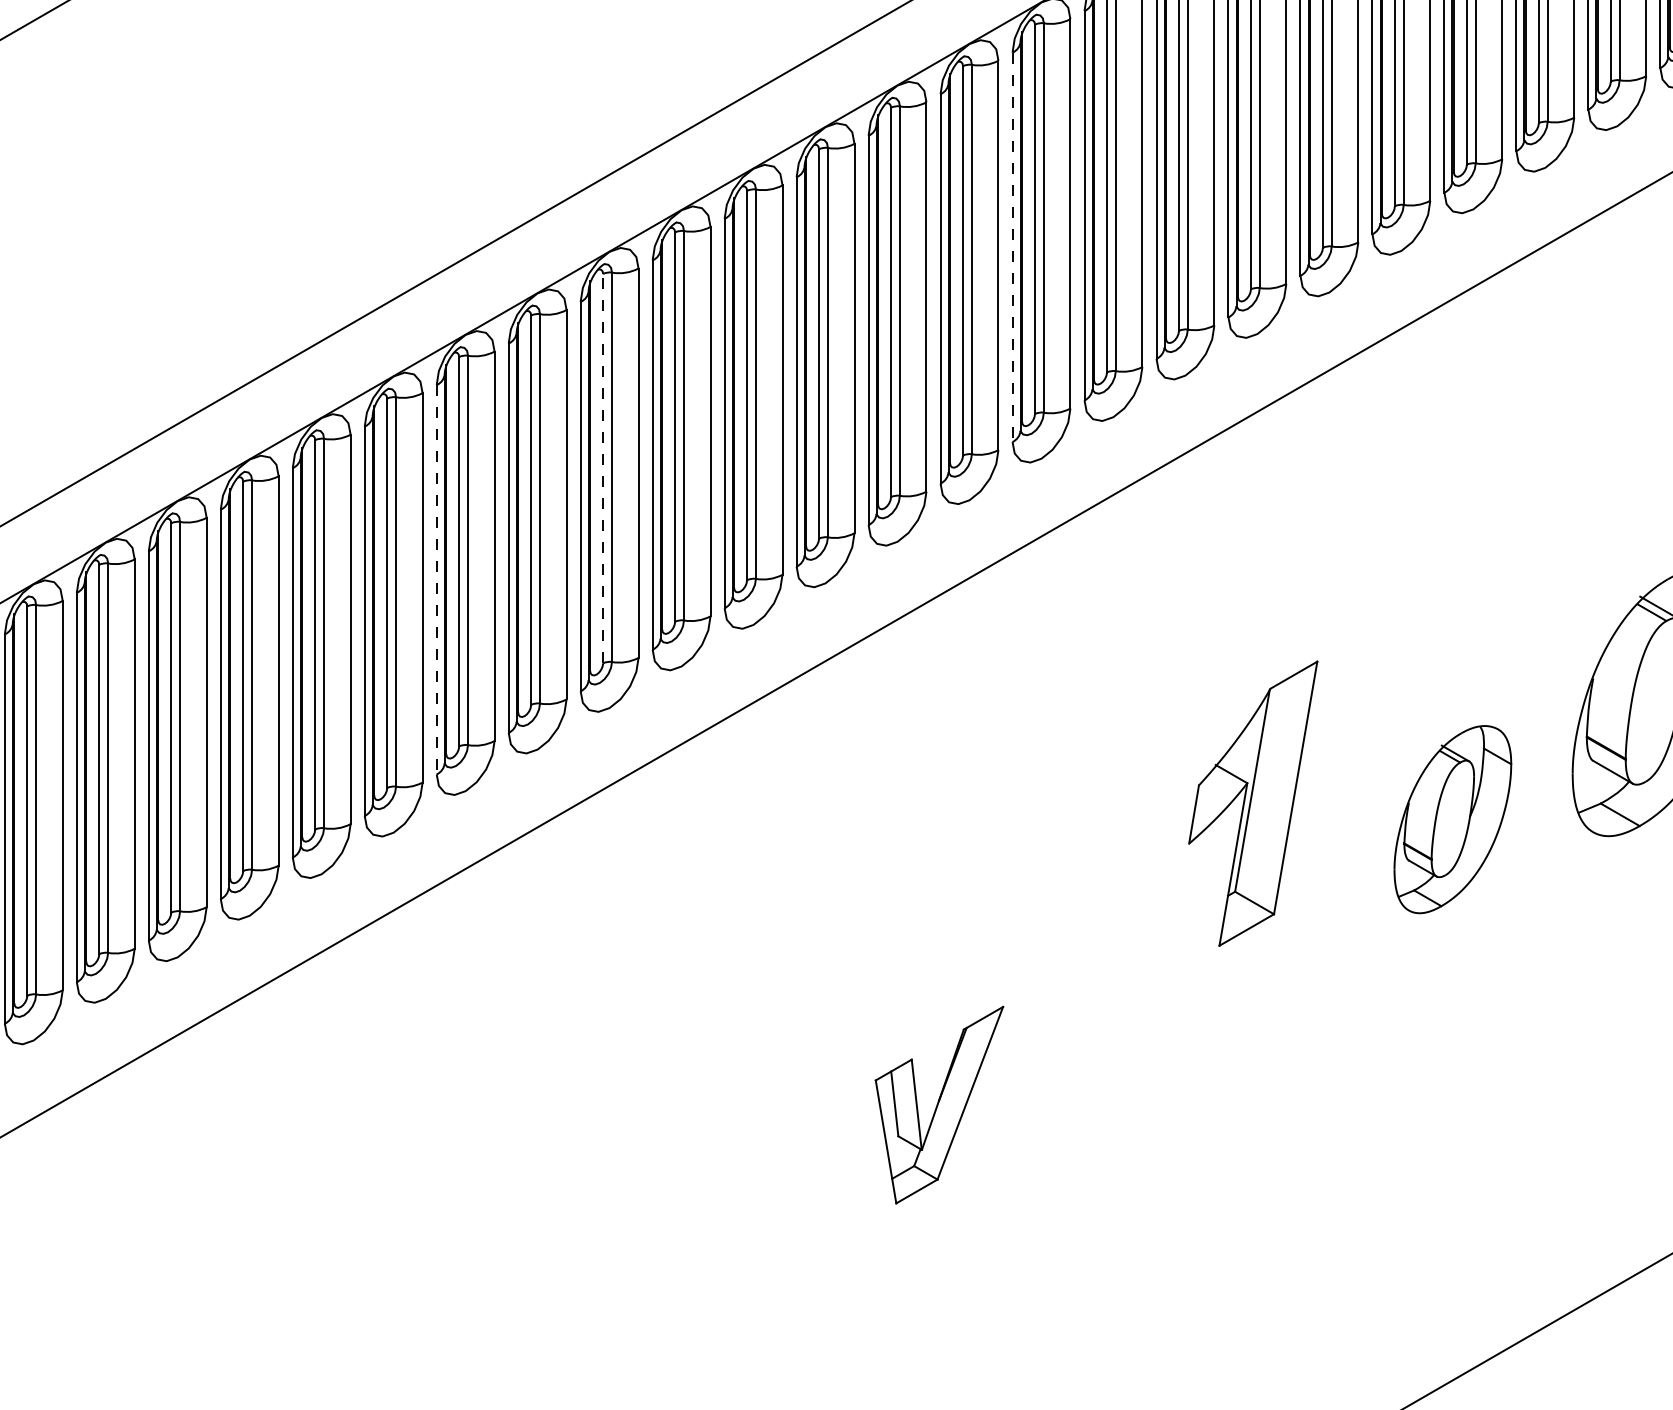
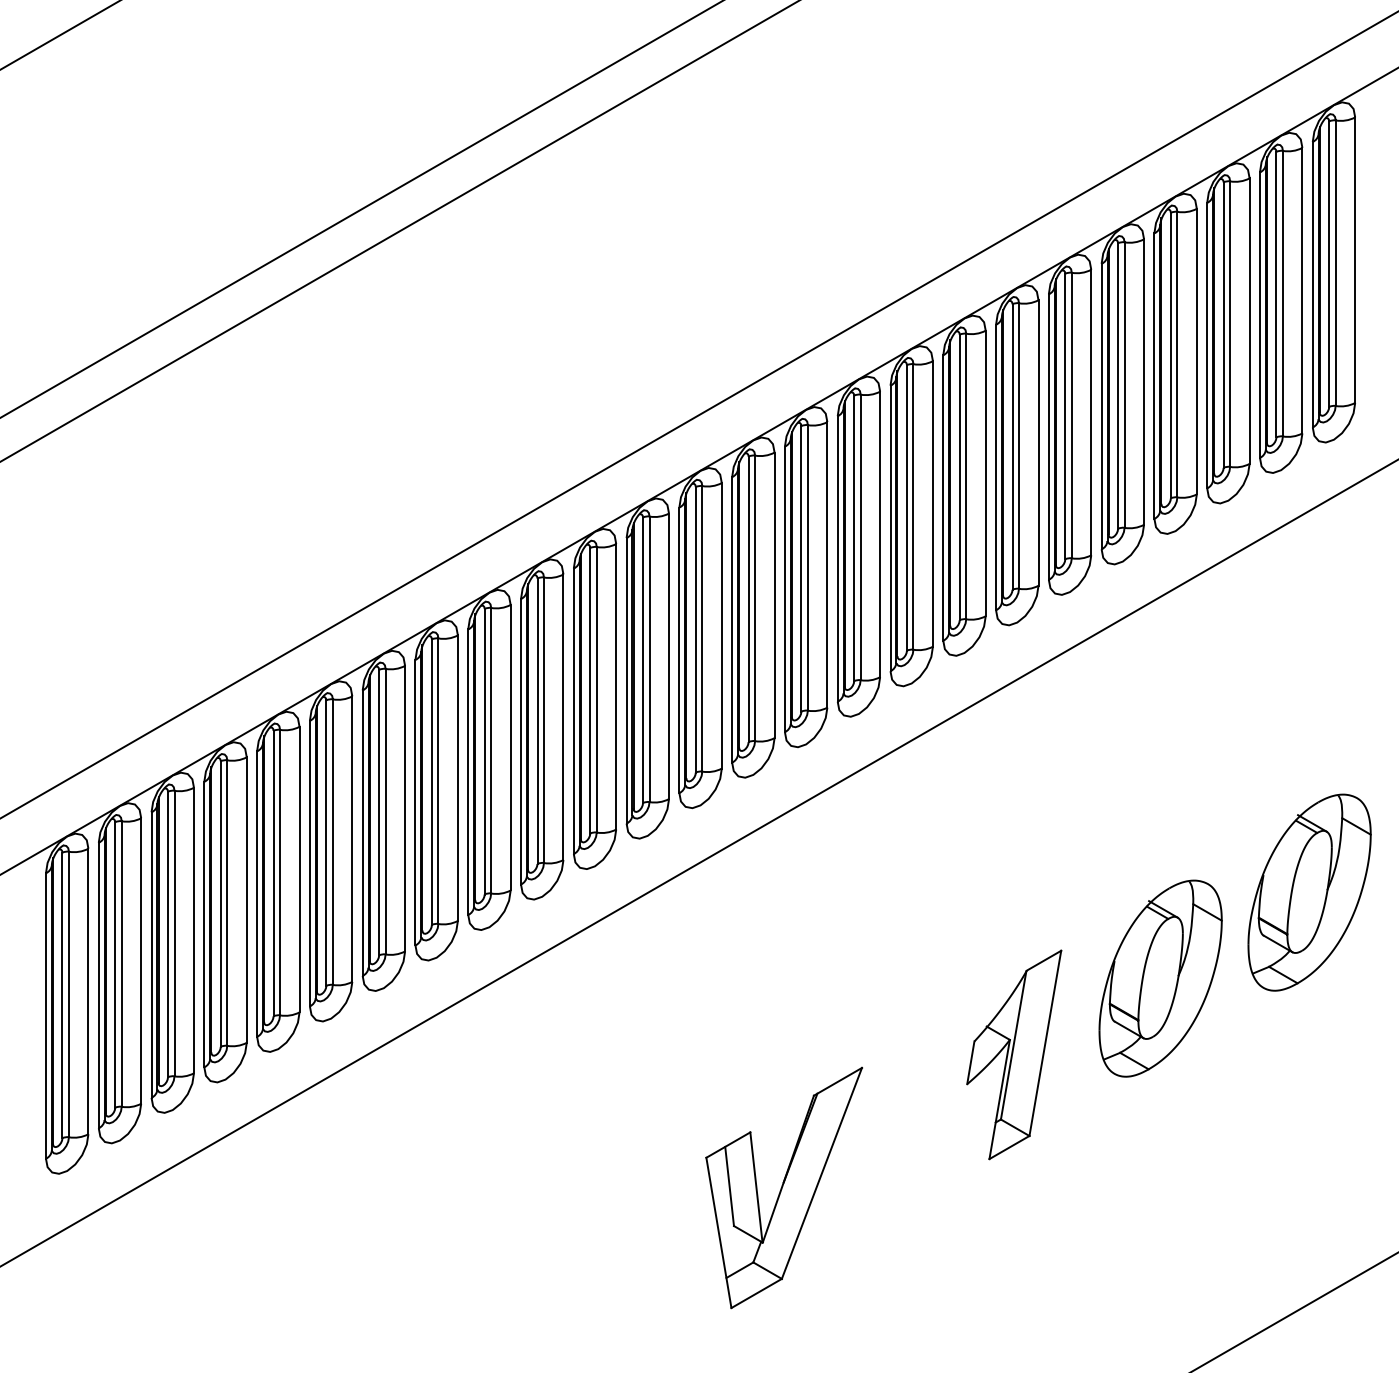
line: (1012, 246) -> (837, 558), dashed -> solid
line: (603, 469) -> (537, 721), dashed -> solid
line: (436, 579) -> (415, 802), dashed -> solid
part: (1253, 803) -> (1014, 1054), moved
part: (1452, 819) -> (1160, 978), size x1.43
part: (938, 1104) -> (783, 1187), size x1.67

